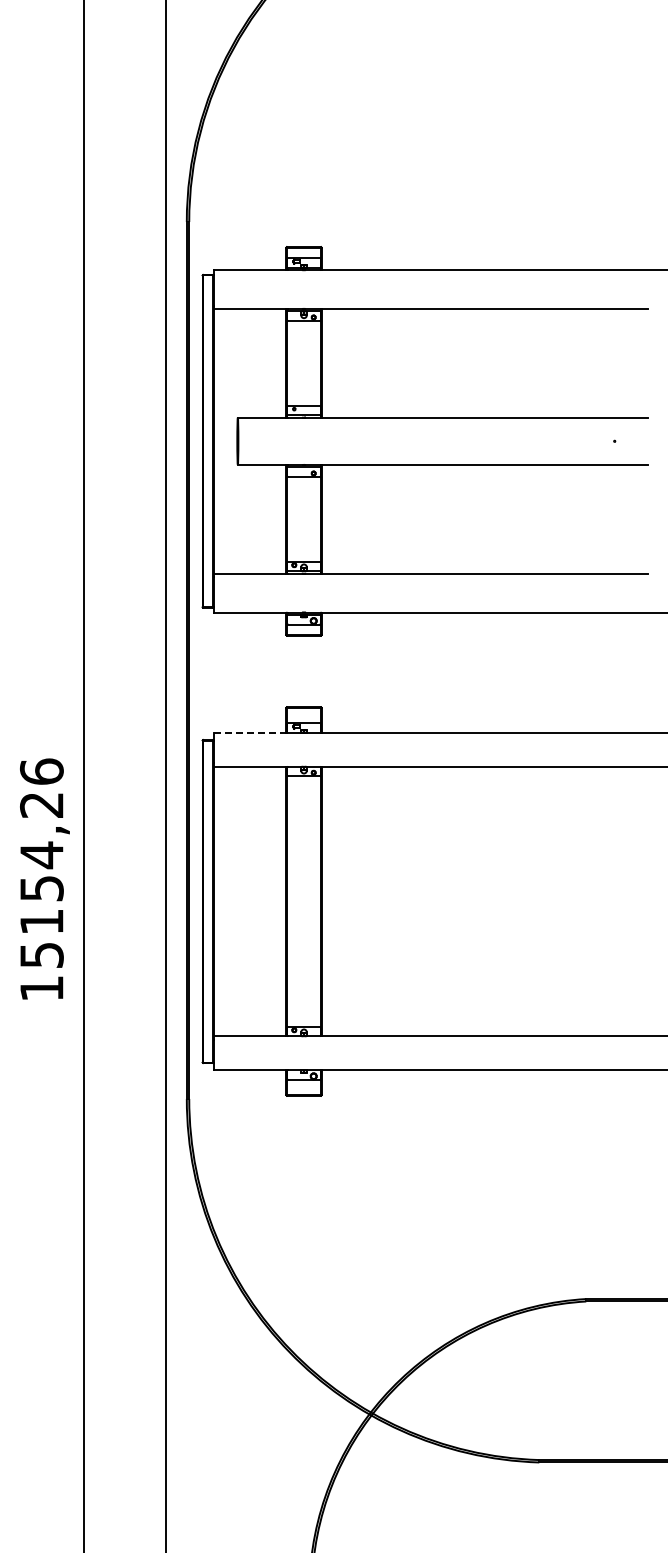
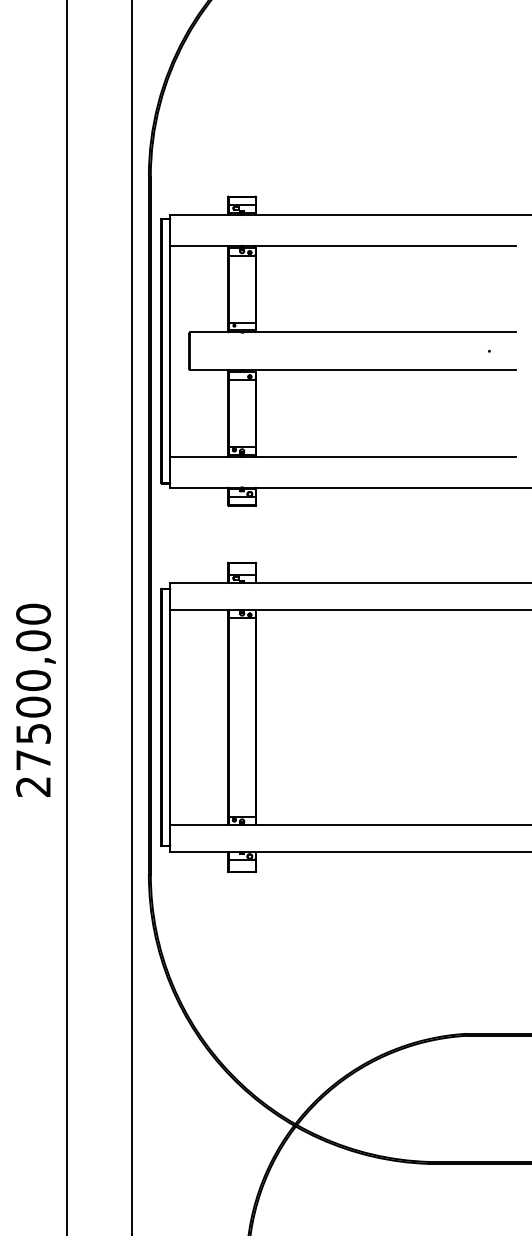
line: (250, 732) -> (199, 582), dashed -> solid
text: (41, 879) -> (33, 699), 15154,26 -> 27500,00

